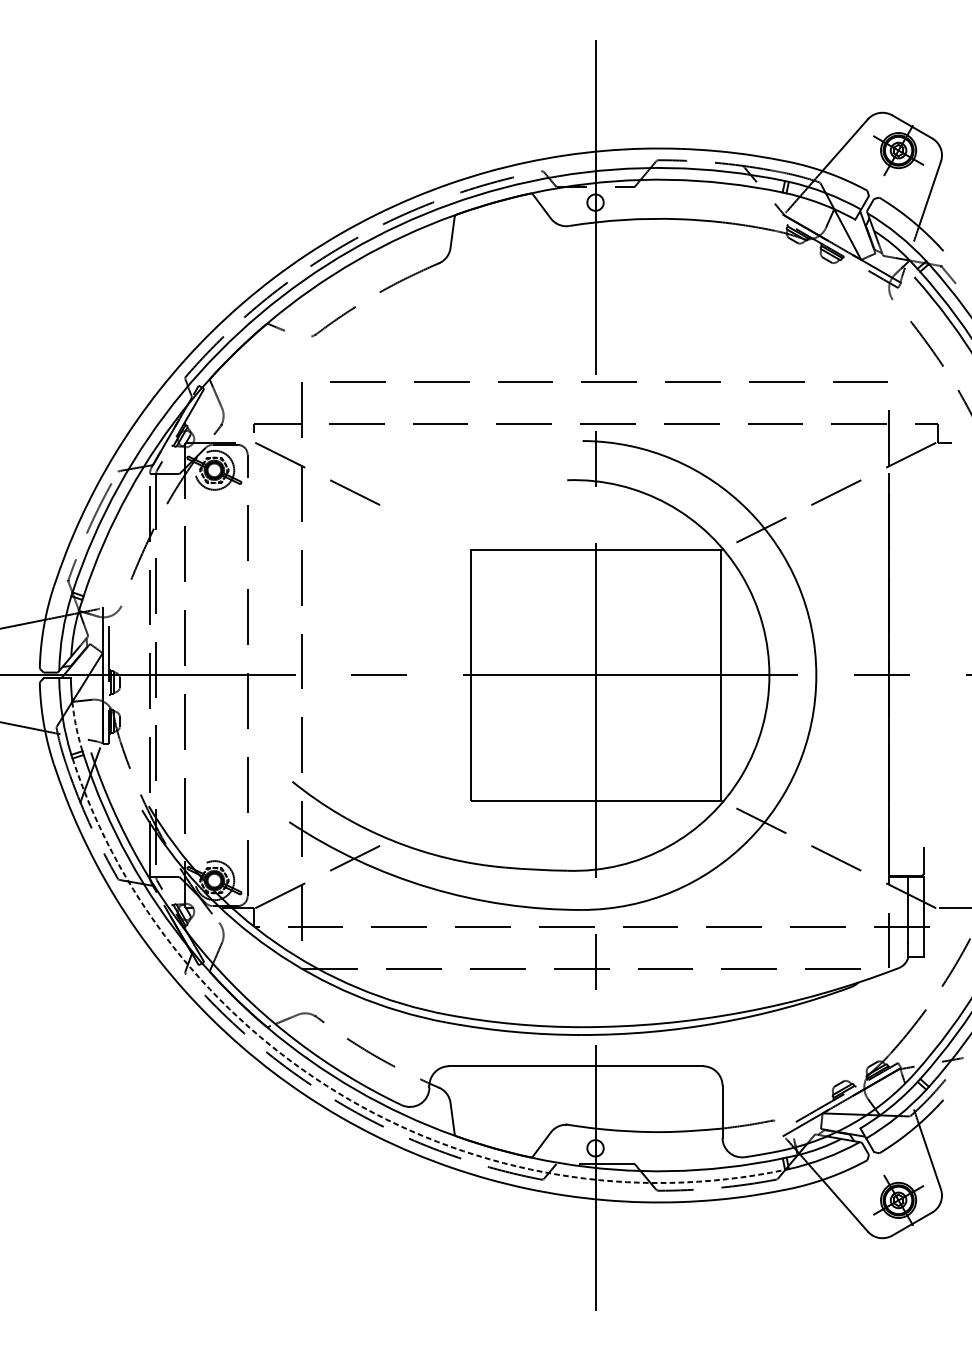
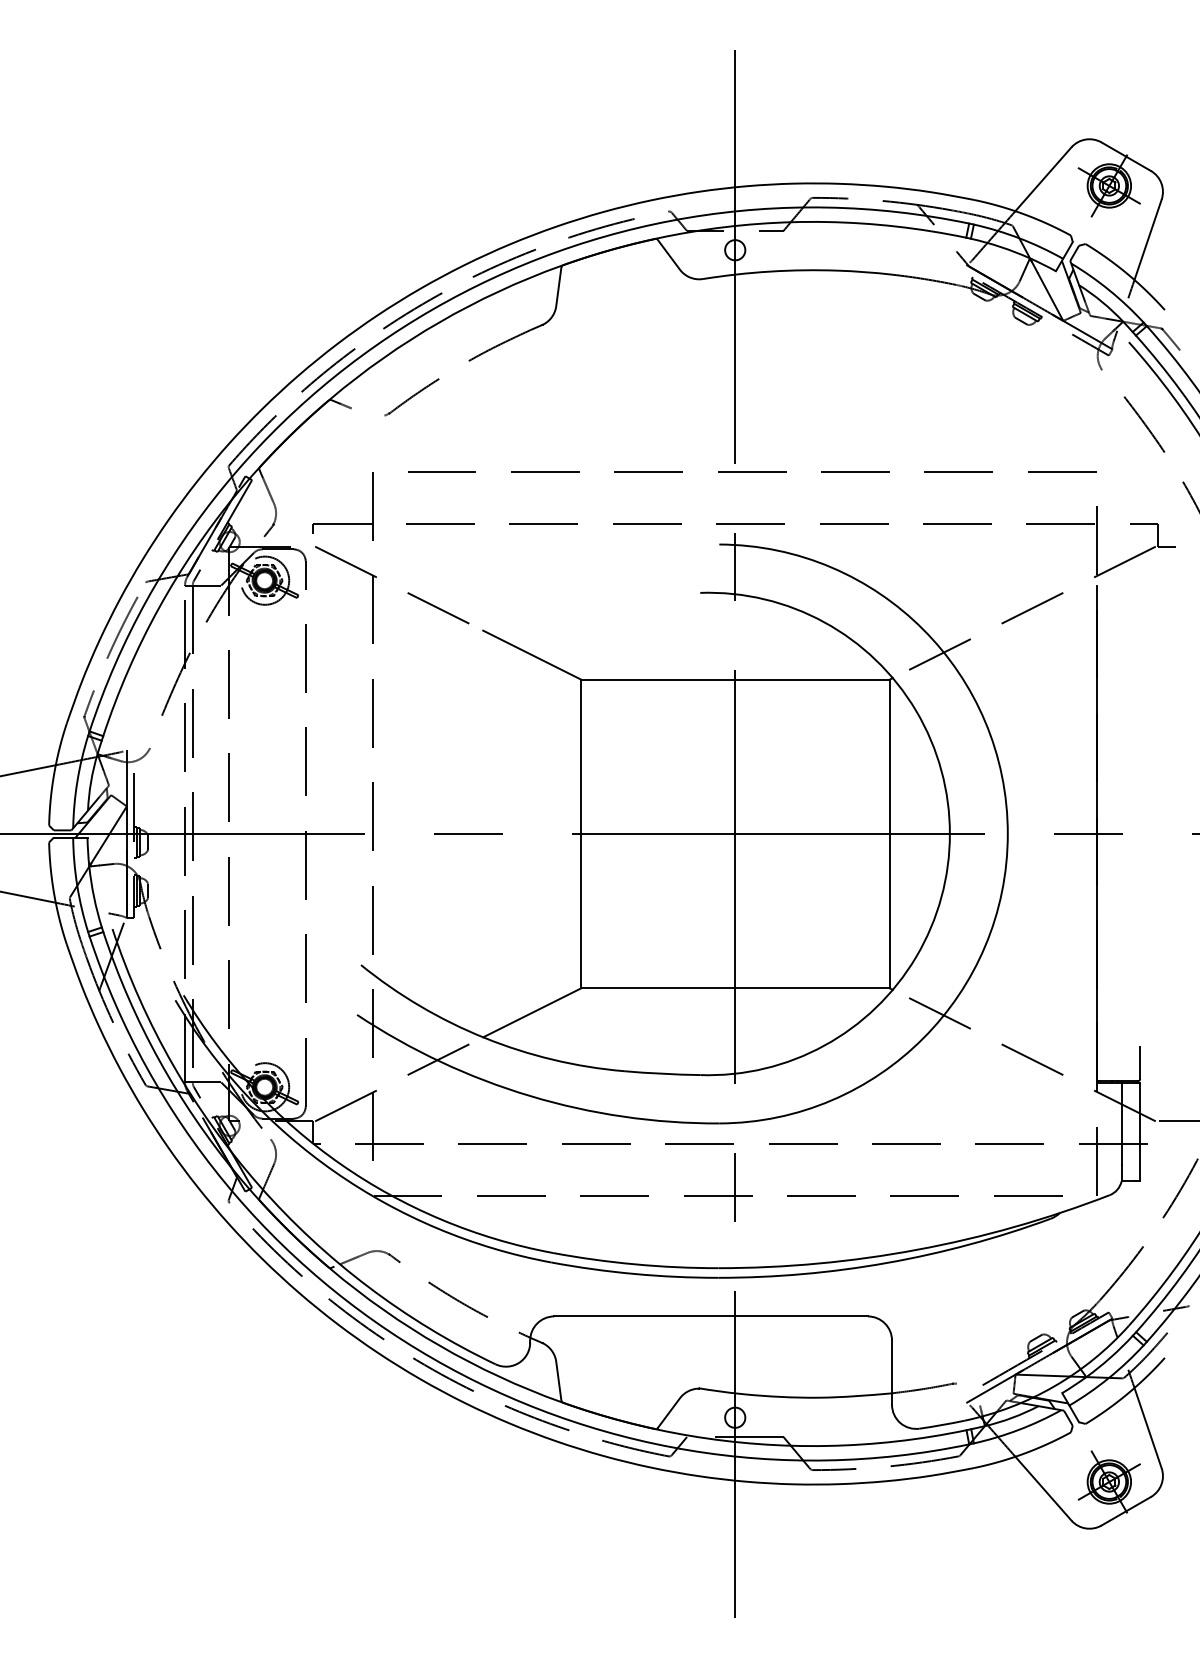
line: (431, 530) -> (532, 654), added
arc: (76, 726) -> (94, 897), dashed -> solid
line: (431, 820) -> (532, 1012), added
arc: (350, 1100) -> (432, 1358), dashed -> solid

